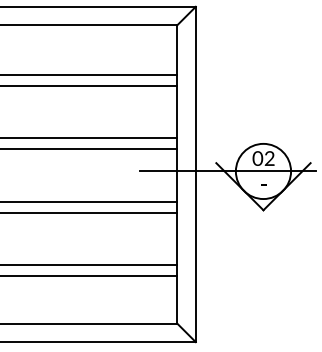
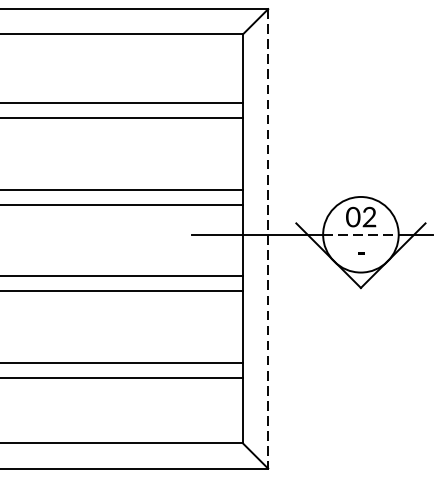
line: (263, 171) -> (360, 234), solid -> dashed
line: (195, 174) -> (267, 238), solid -> dashed

